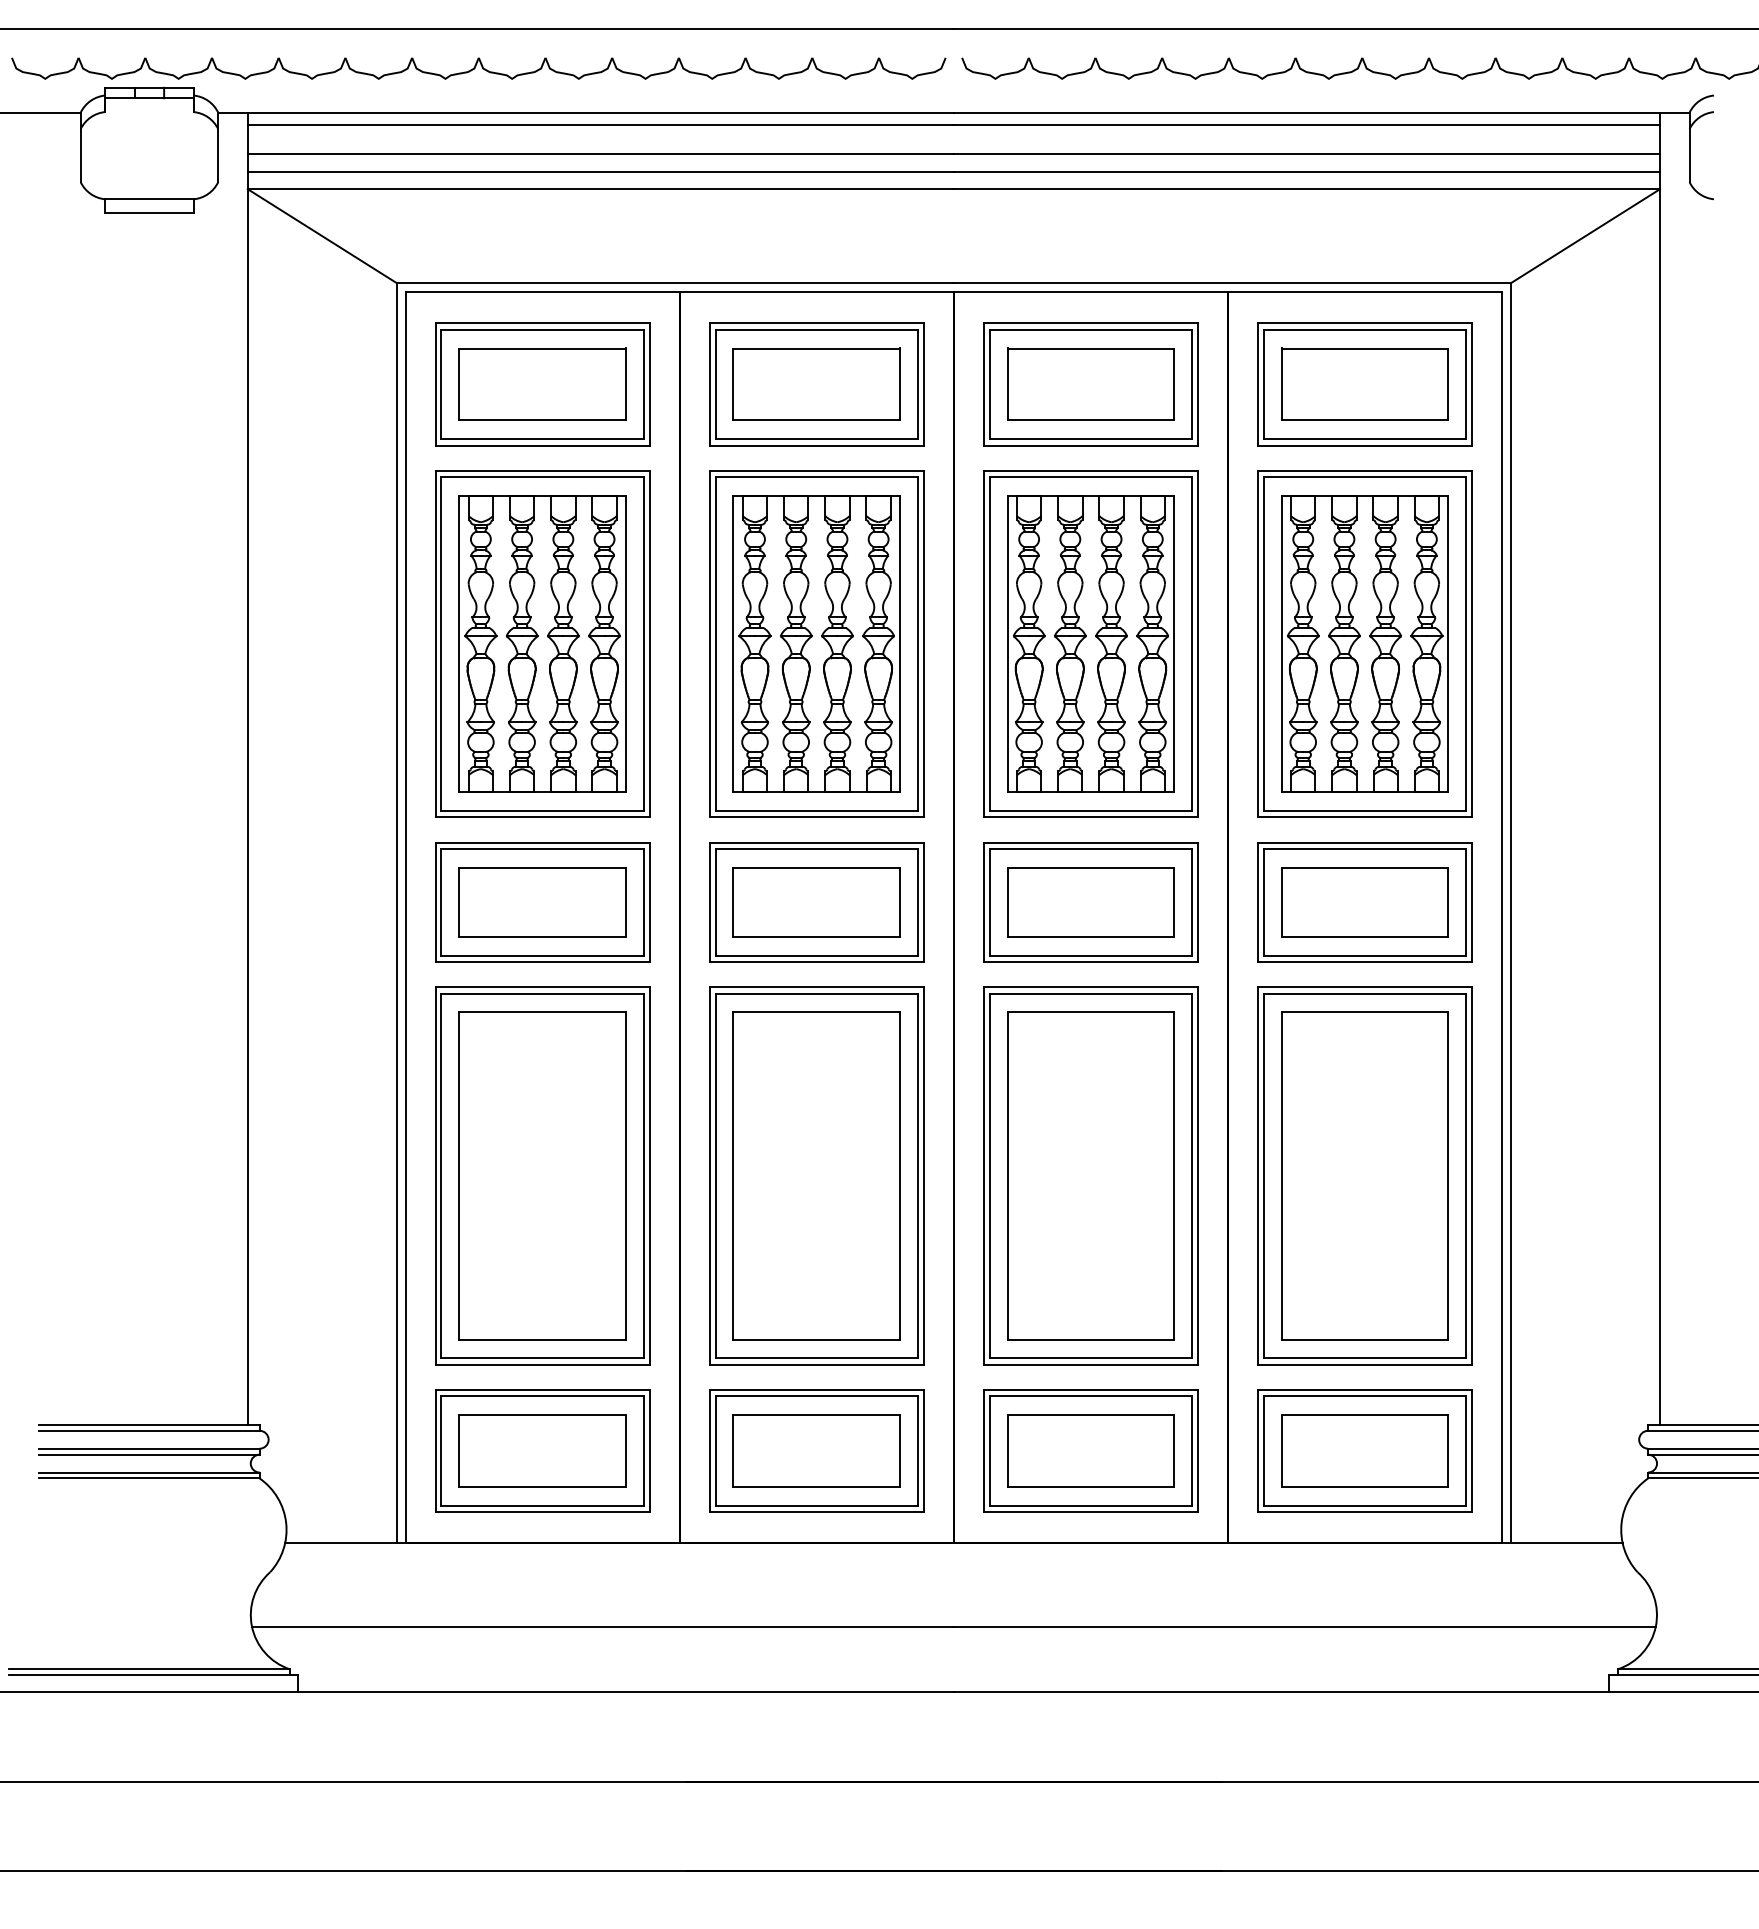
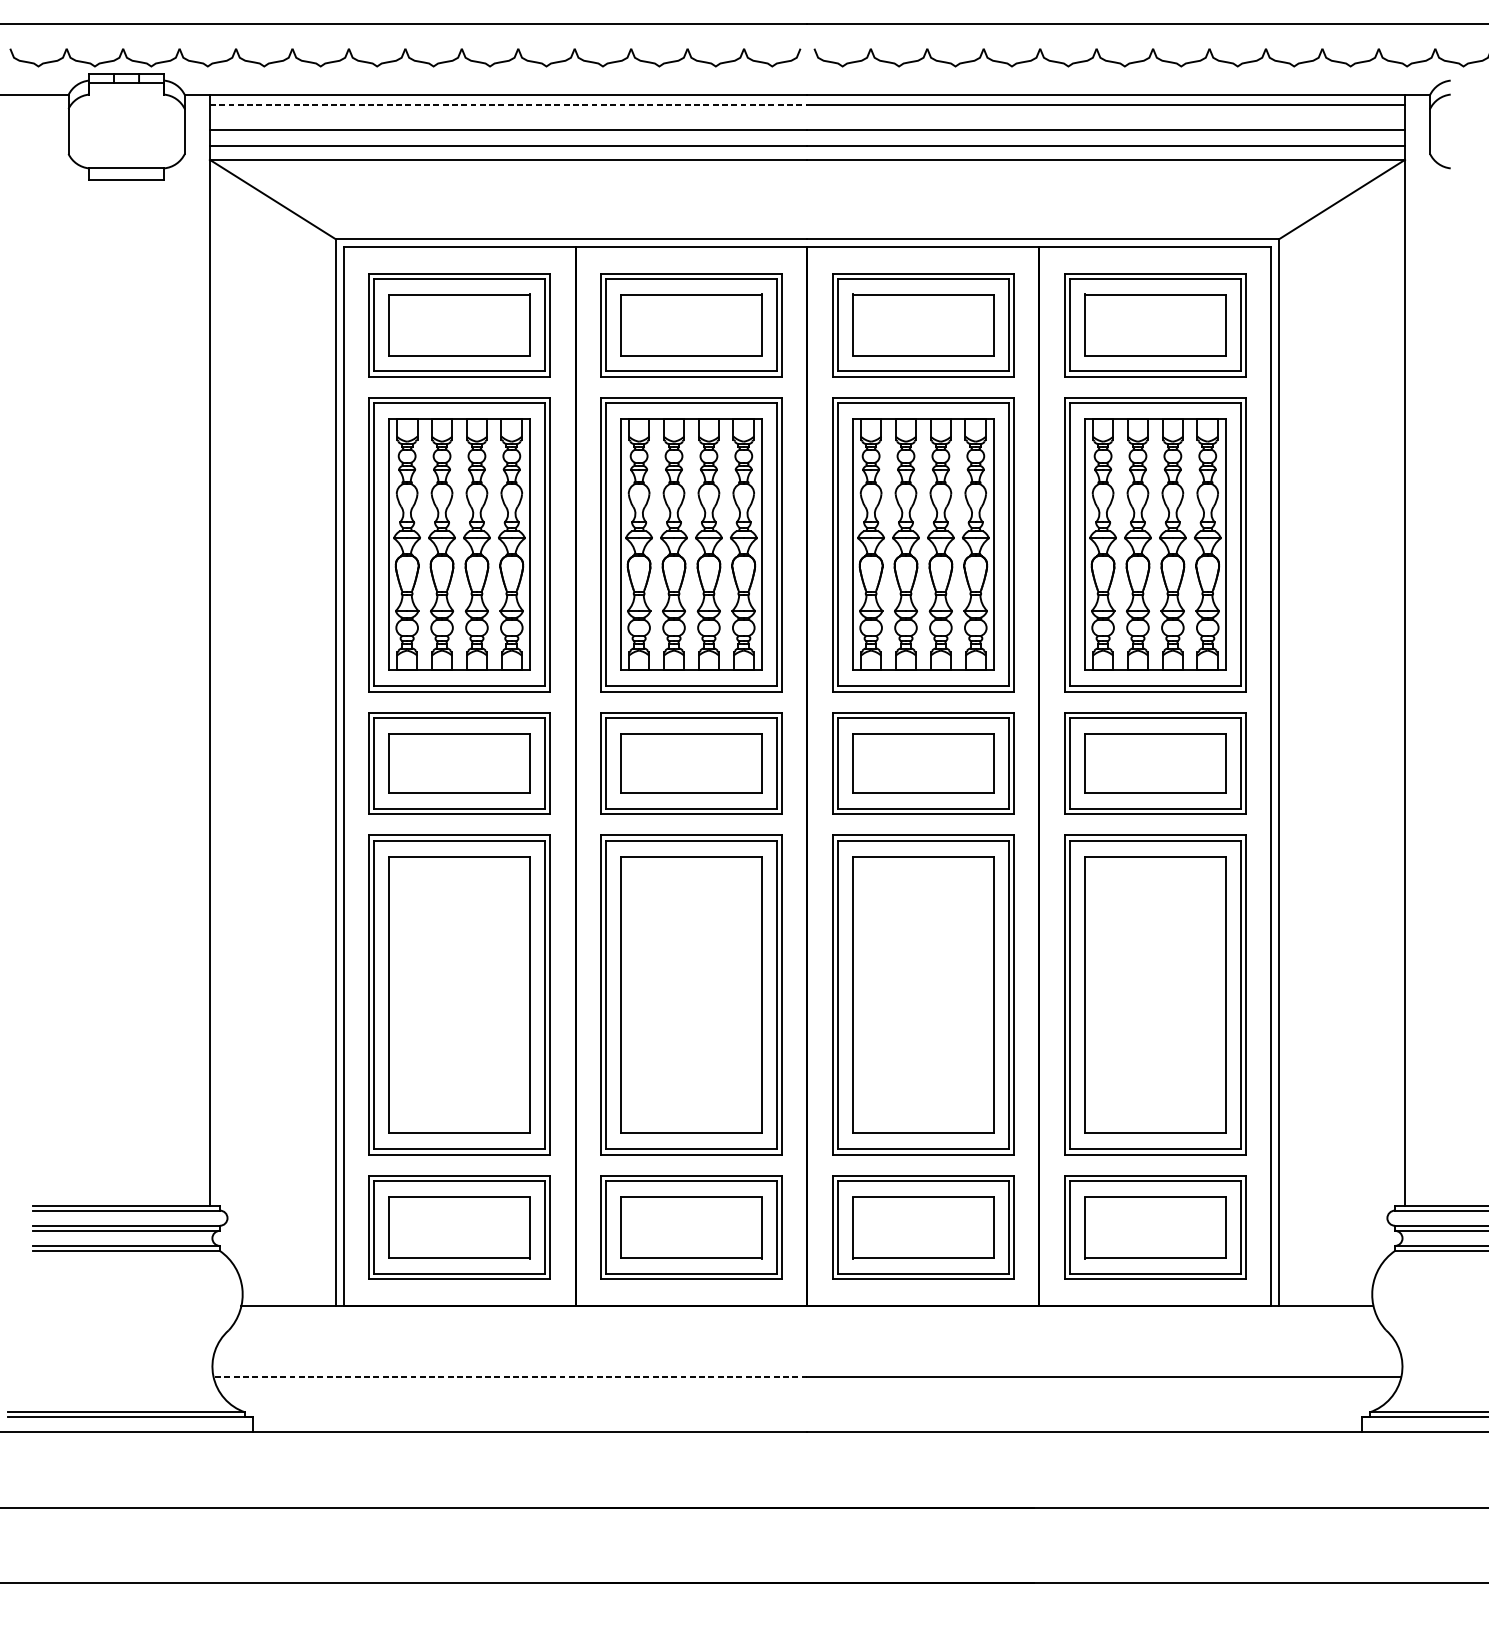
line: (601, 124) -> (509, 105), solid -> dashed
line: (602, 1626) -> (510, 1376), solid -> dashed

